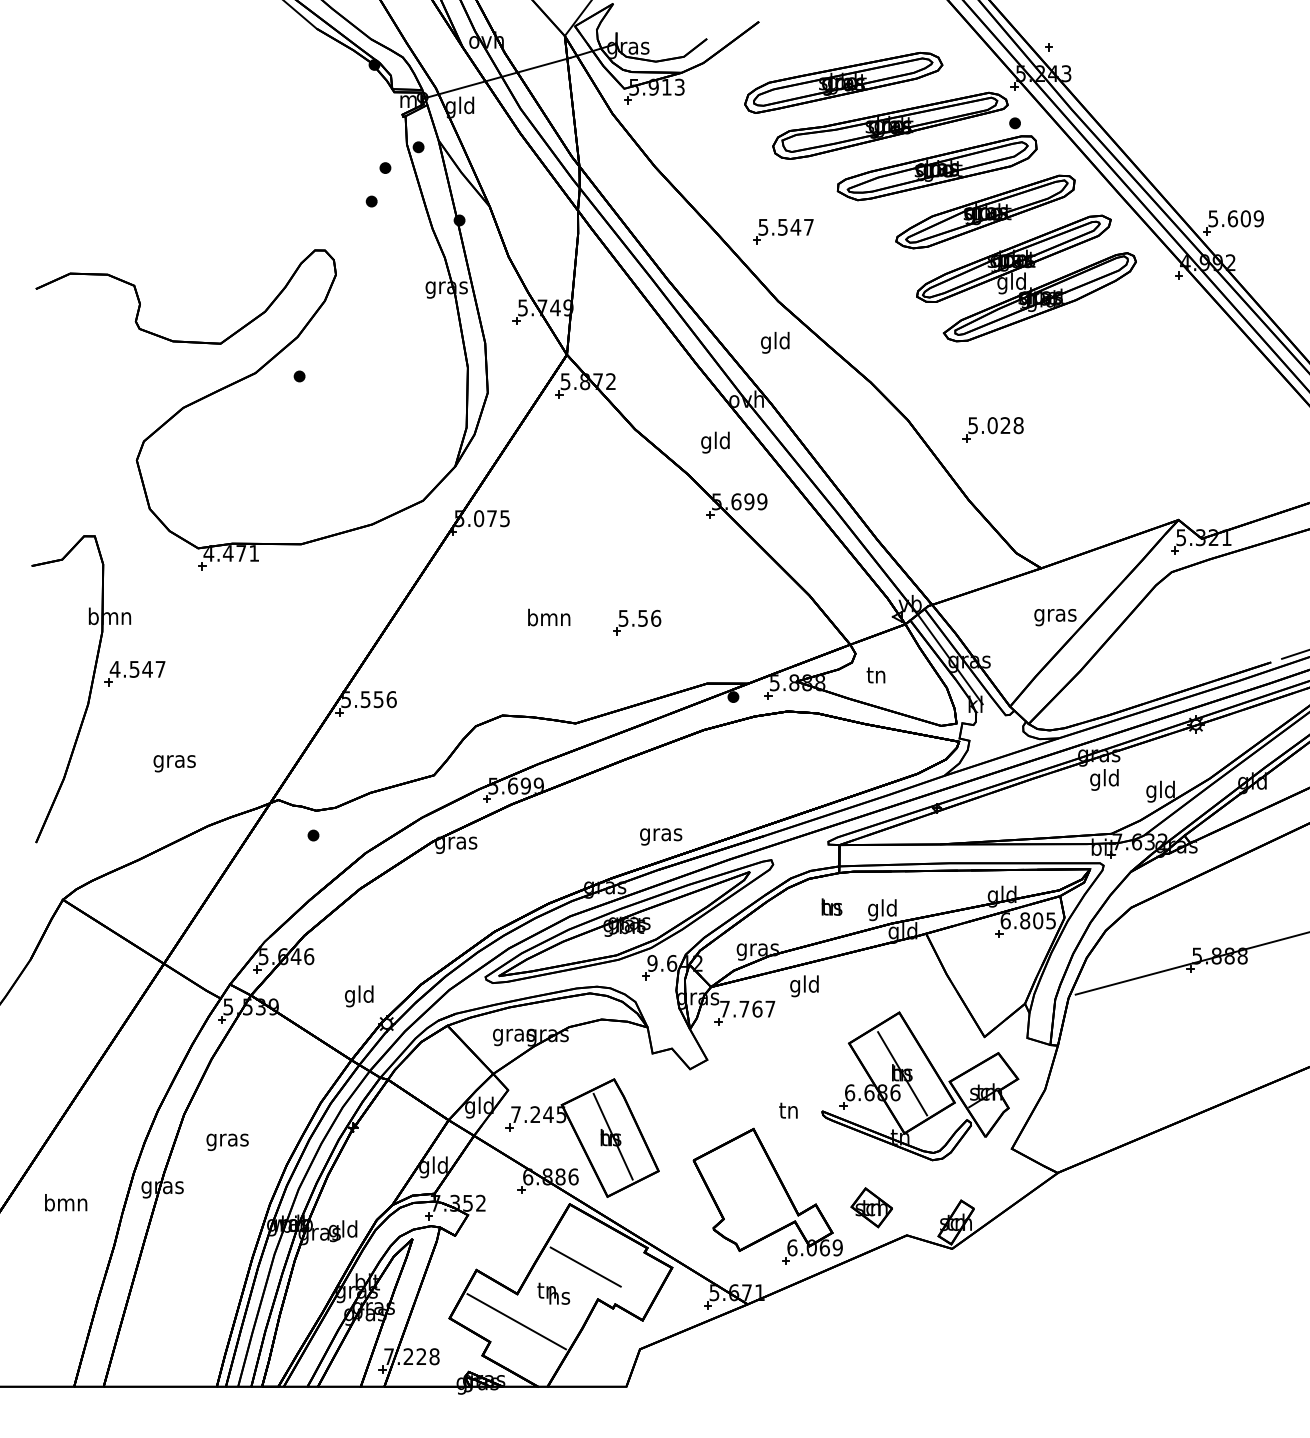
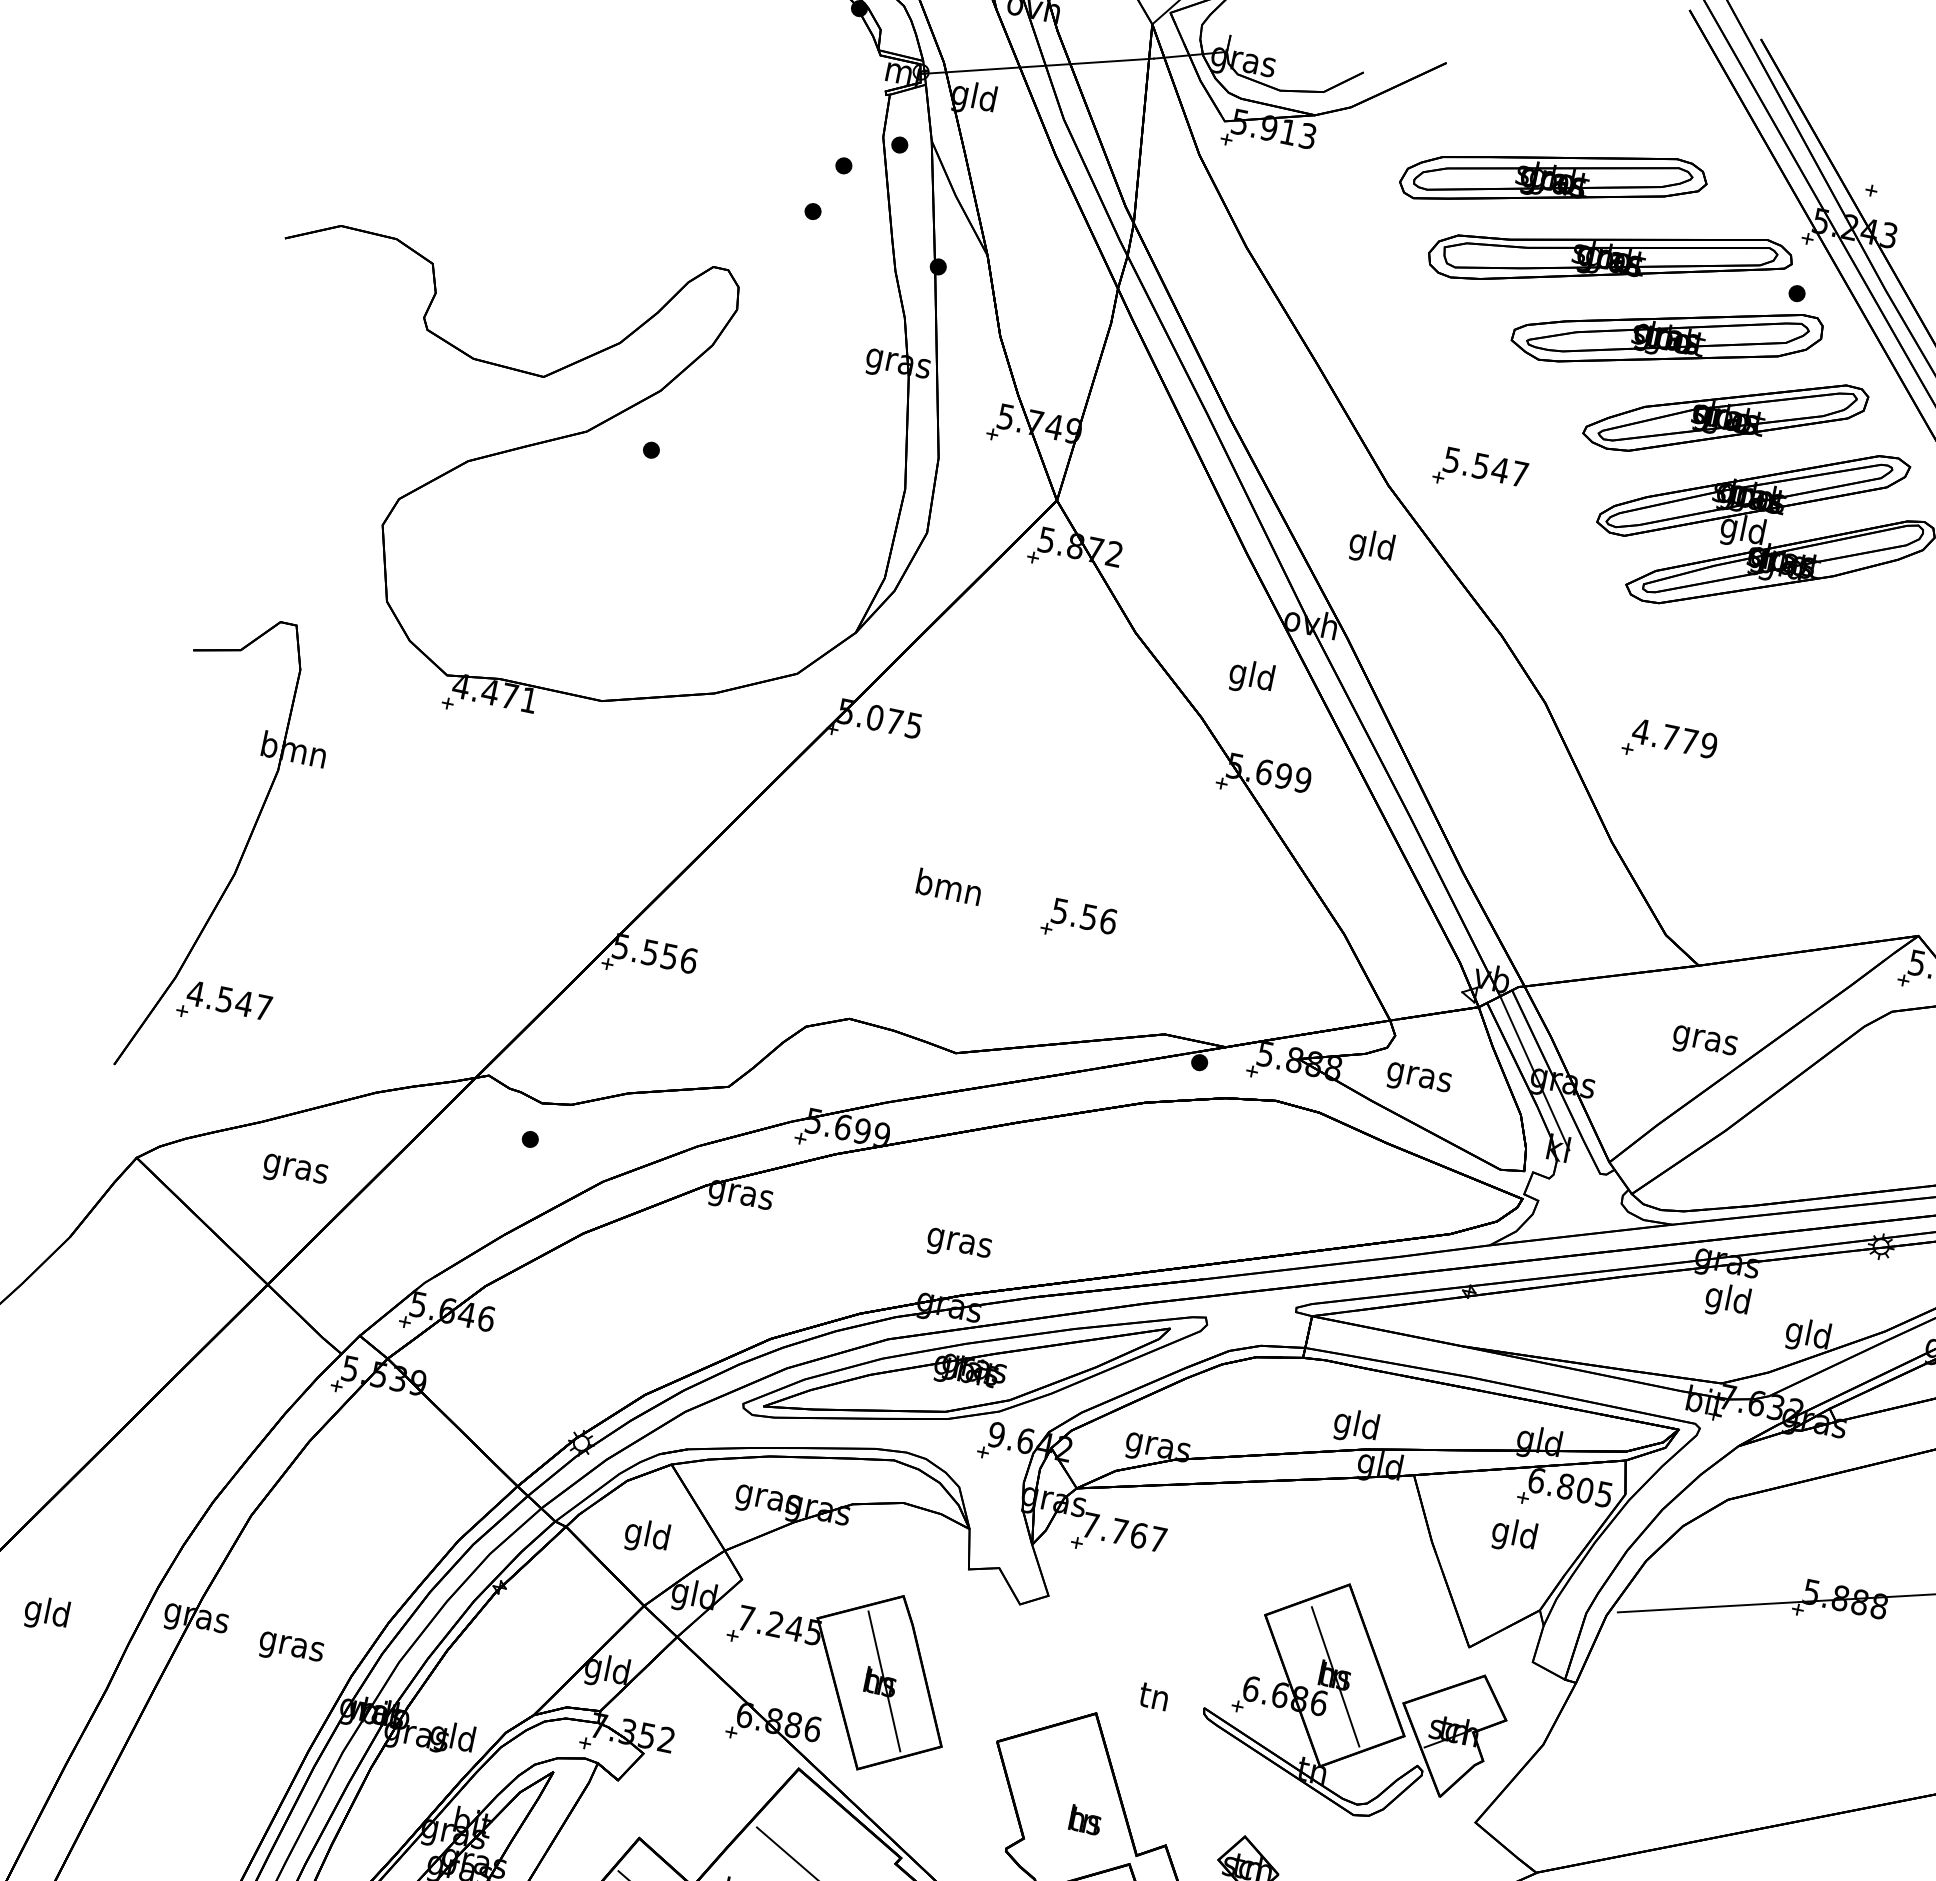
part: (783, 231) -> (1480, 472), moved
text: (995, 425) -> (1674, 738), 5.028 -> 4.779
part: (134, 673) -> (223, 1005), moved
text: (876, 677) -> (1419, 1077), tn -> gras
text: (174, 763) -> (294, 1171), moved
text: (661, 836) -> (959, 1245), moved
text: (831, 906) -> (1085, 1819), moved
text: (804, 986) -> (1514, 1536), moved
text: (359, 996) -> (647, 1536), moved
text: (227, 1141) -> (291, 1648), moved
text: (66, 1204) -> (47, 1613), bmn -> gld

